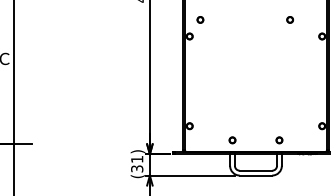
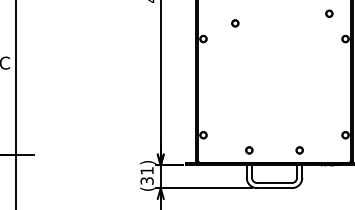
part: (200, 19) -> (235, 22), moved
part: (289, 19) -> (328, 13), moved

